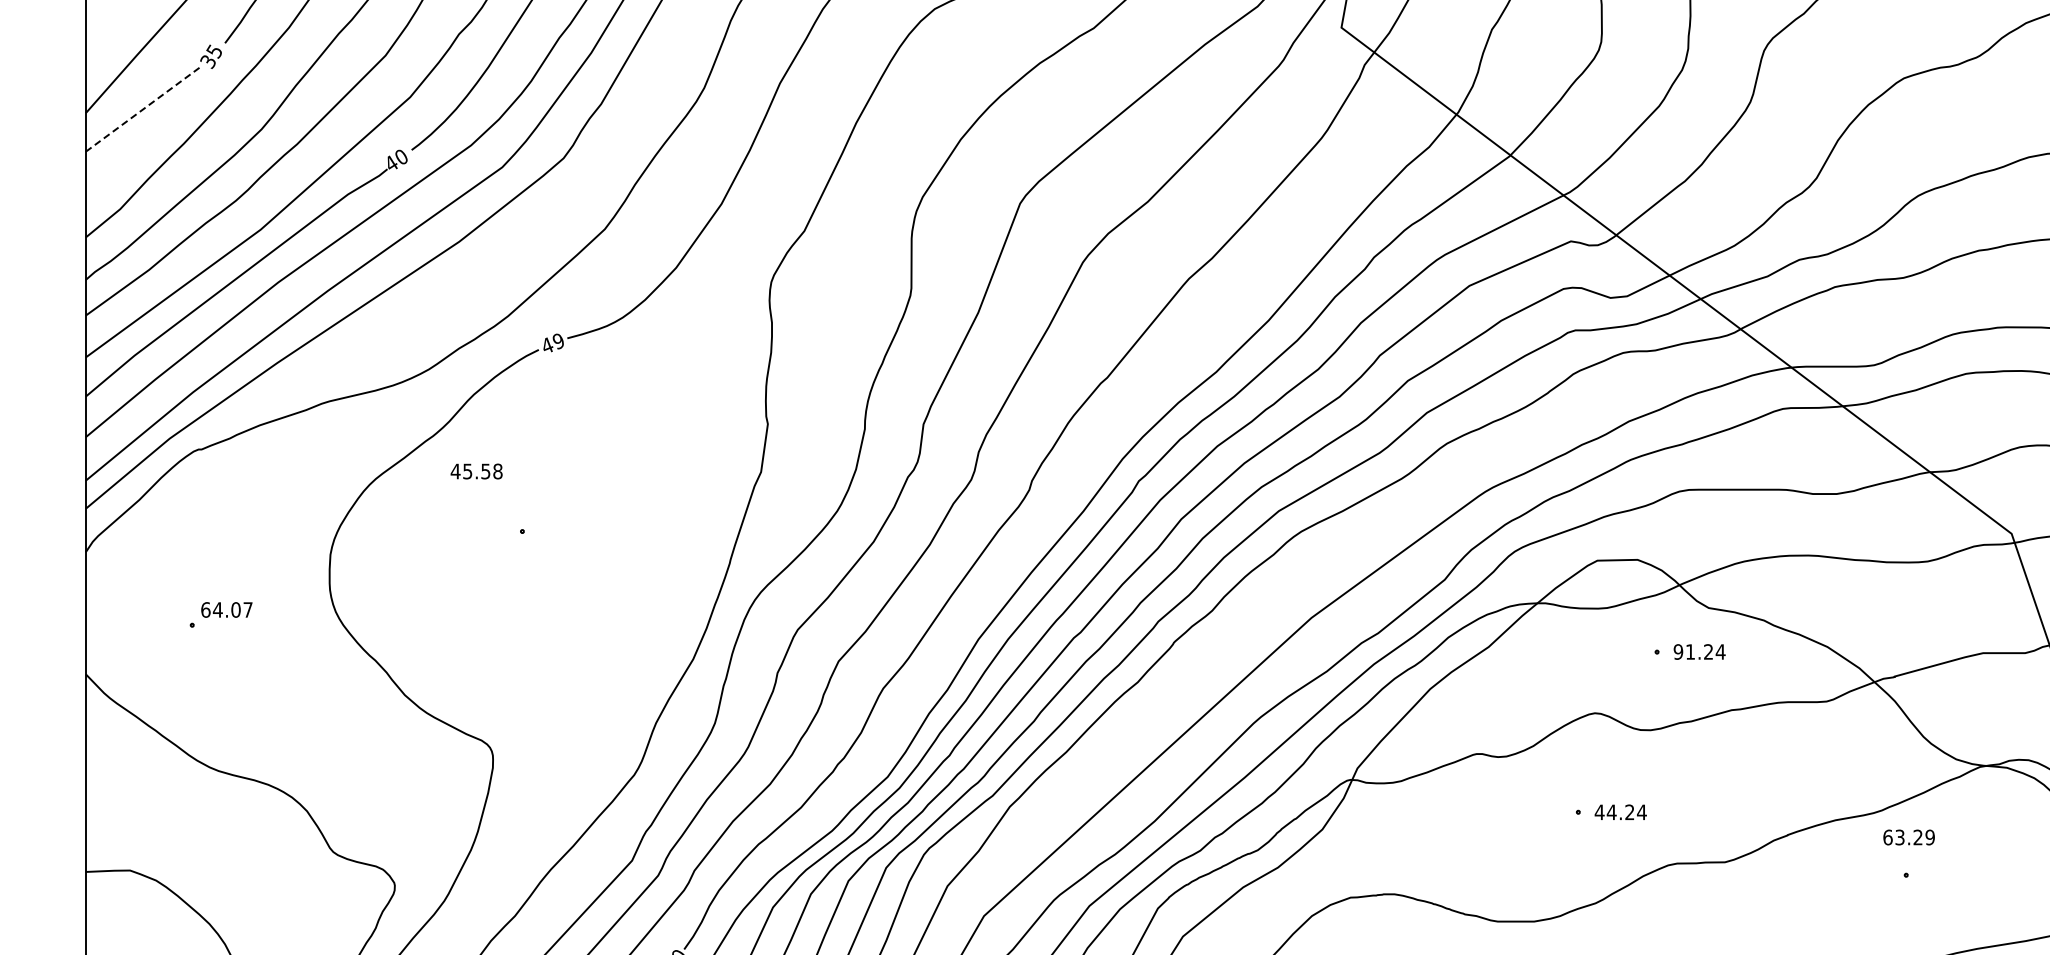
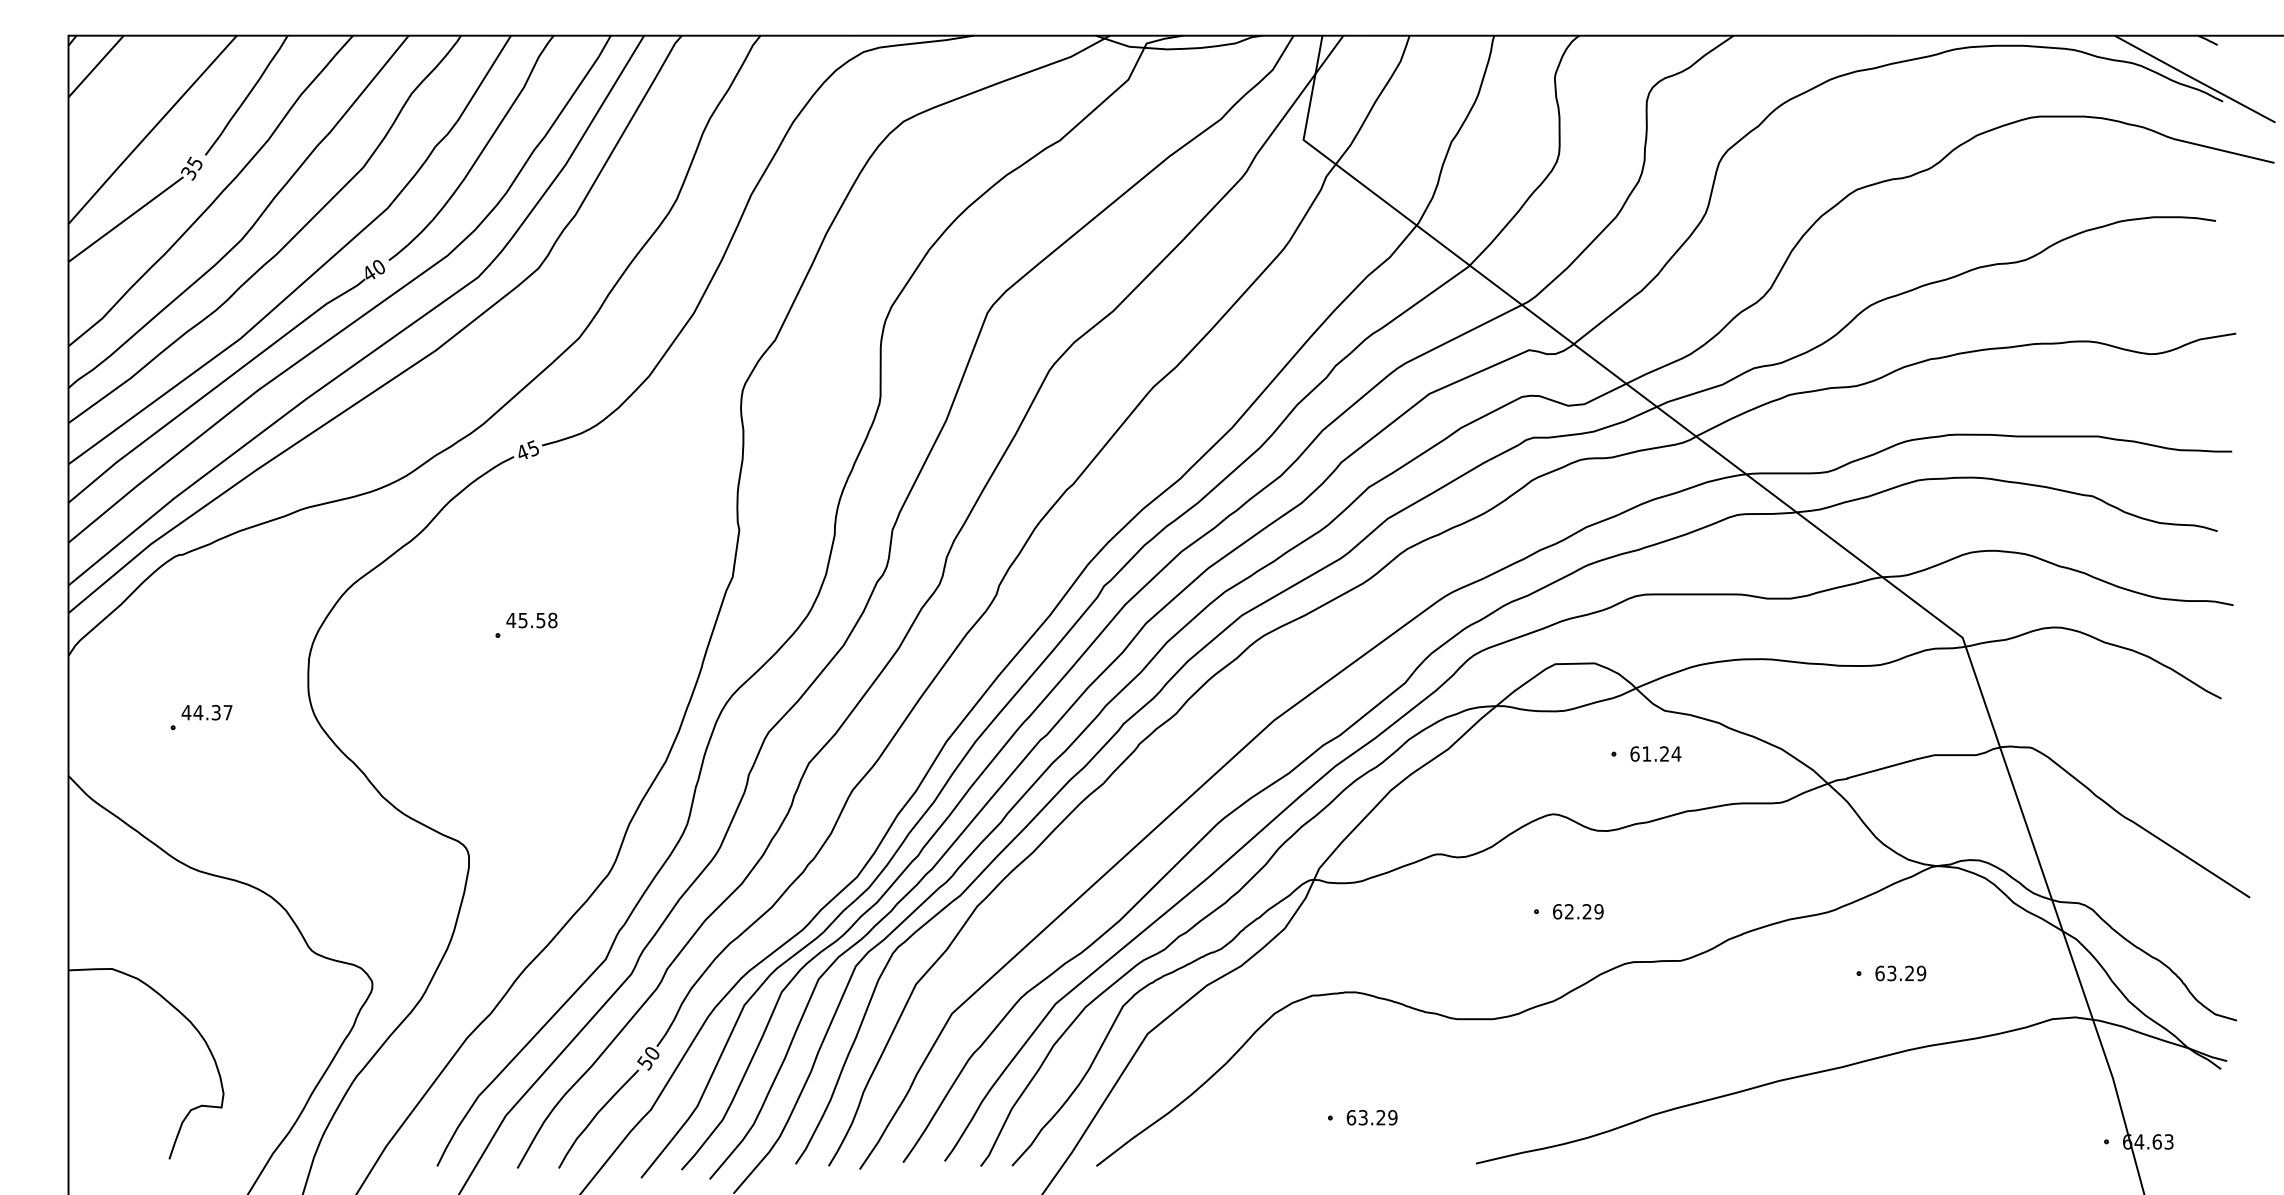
line: (144, 108) -> (126, 219), dashed -> solid
text: (557, 341) -> (532, 448), 49 -> 45
text: (476, 471) -> (531, 620), moved
text: (220, 609) -> (200, 712), 64.07 -> 44.37
text: (1677, 651) -> (1634, 753), 91.24 -> 61.24
text: (1620, 812) -> (1577, 911), 44.24 -> 62.29
text: (1908, 837) -> (1900, 973), moved

